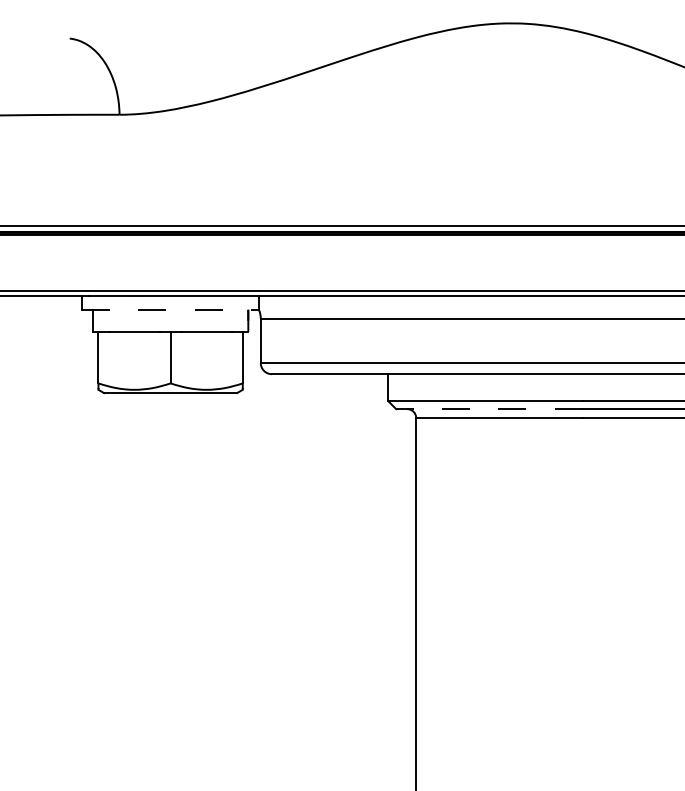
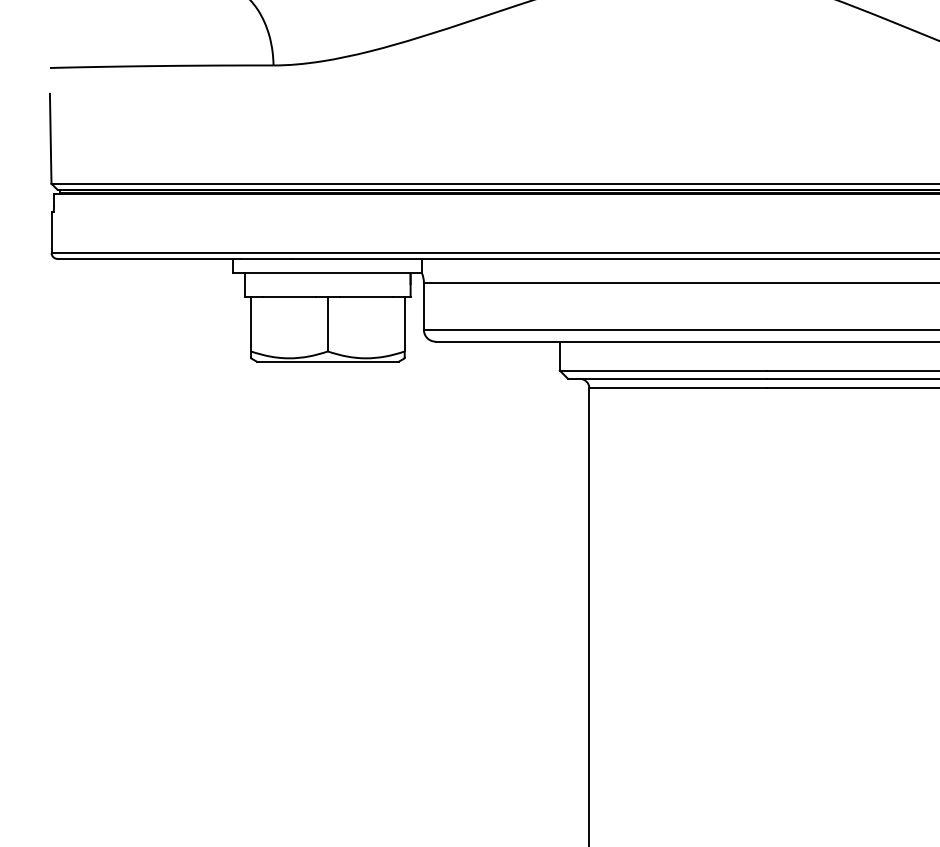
line: (170, 310) -> (327, 273), dashed -> solid
line: (488, 408) -> (666, 378), dashed -> solid

